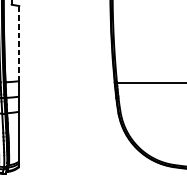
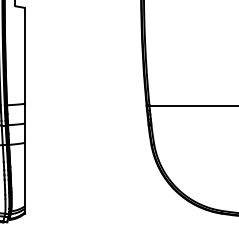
line: (19, 43) -> (24, 55), dashed -> solid

